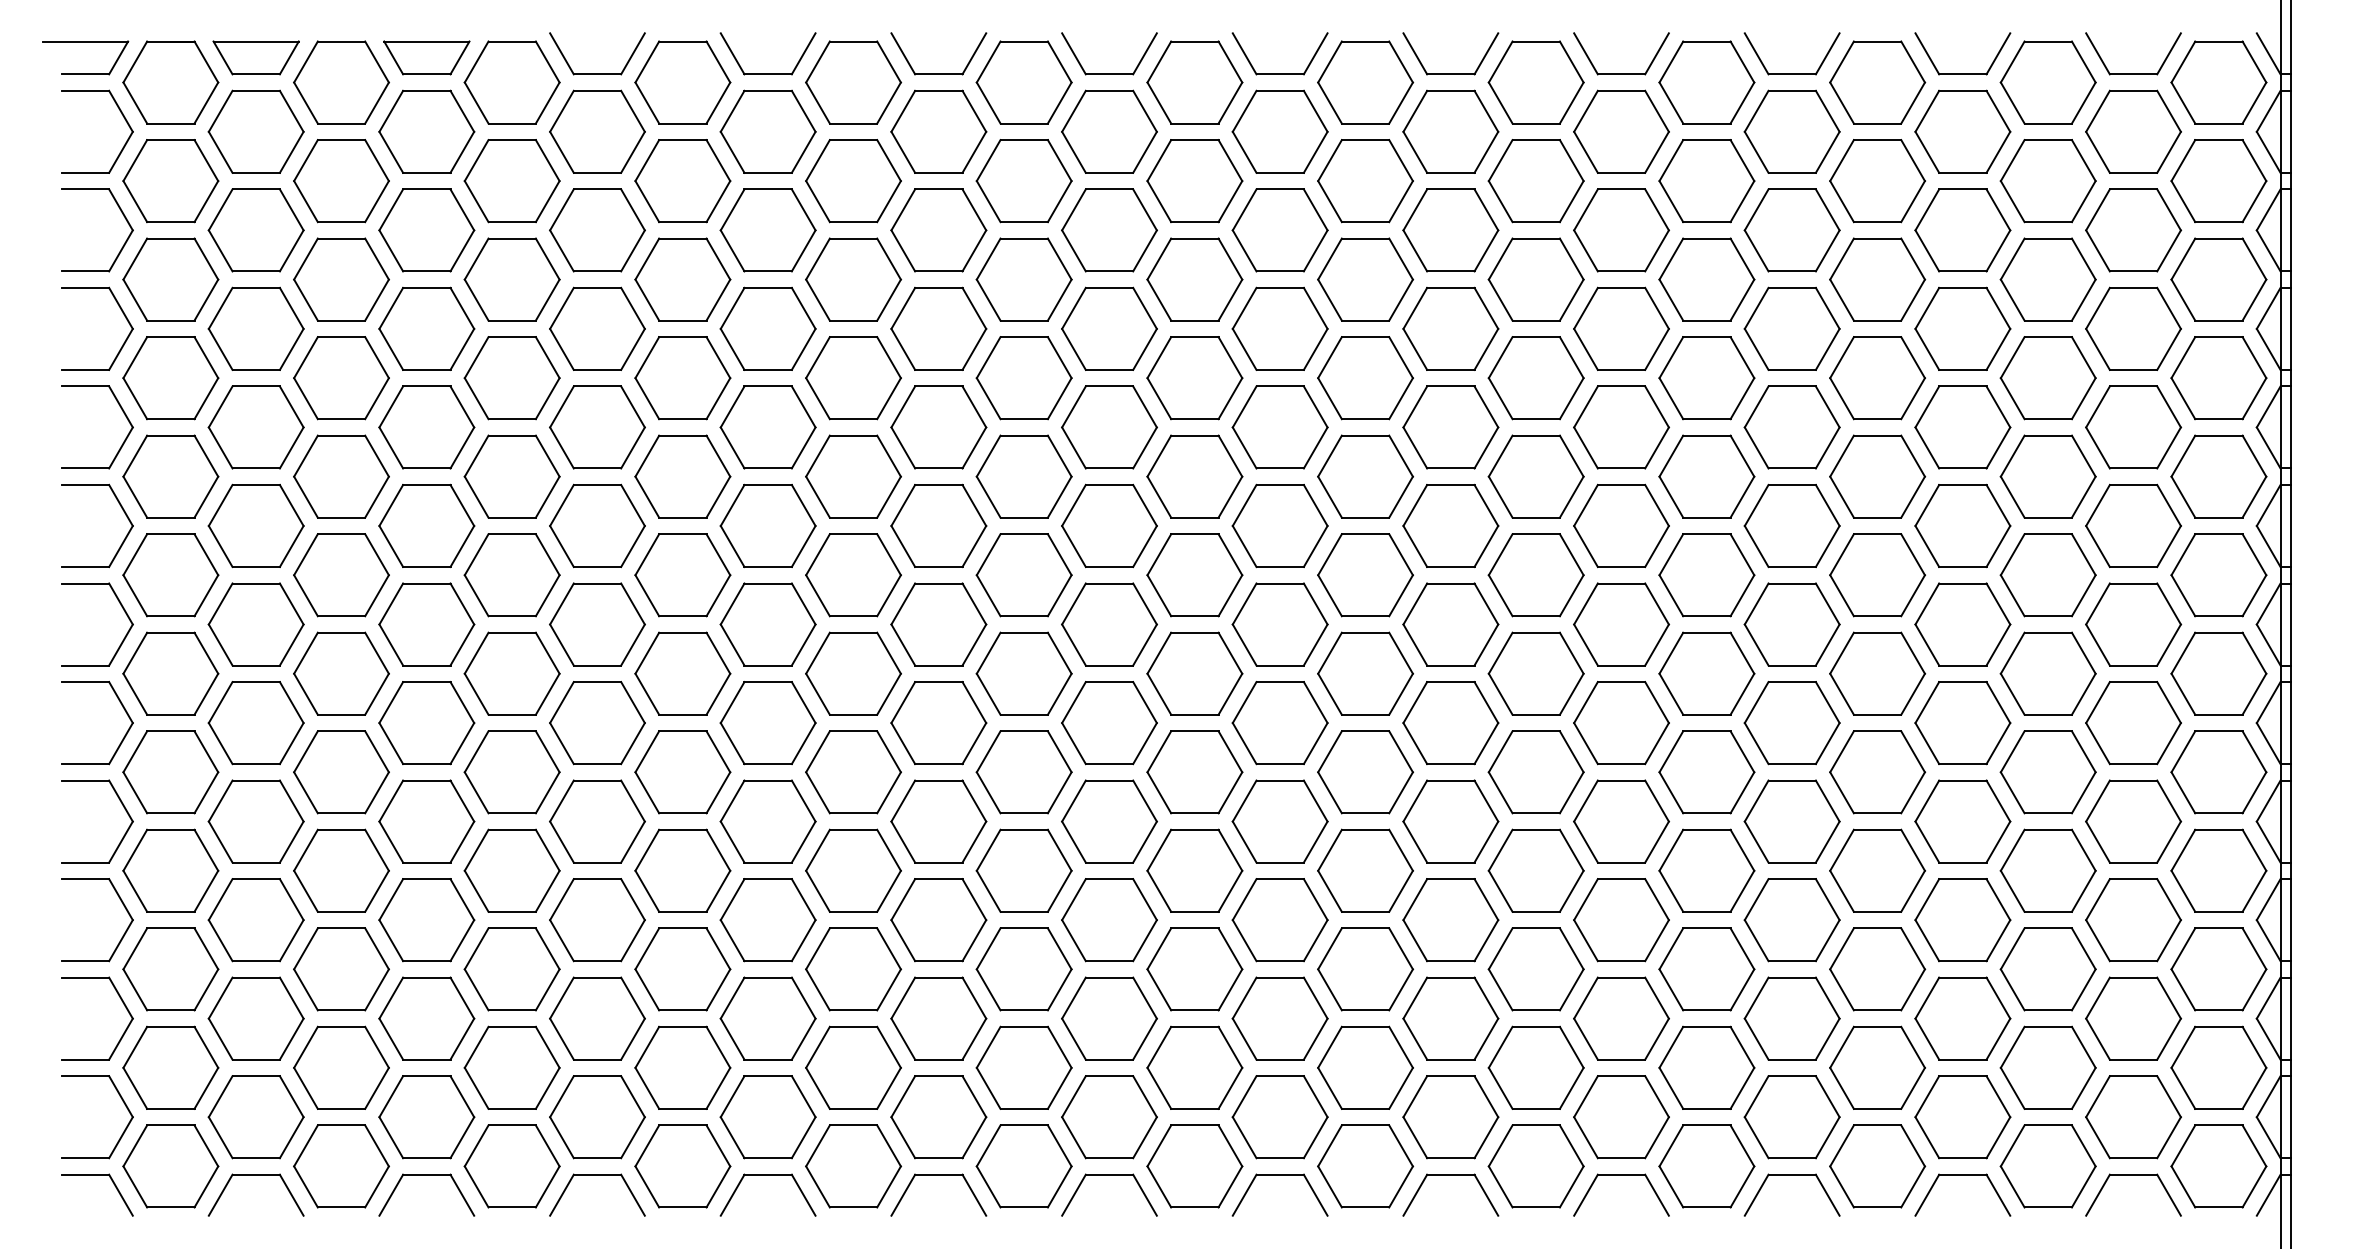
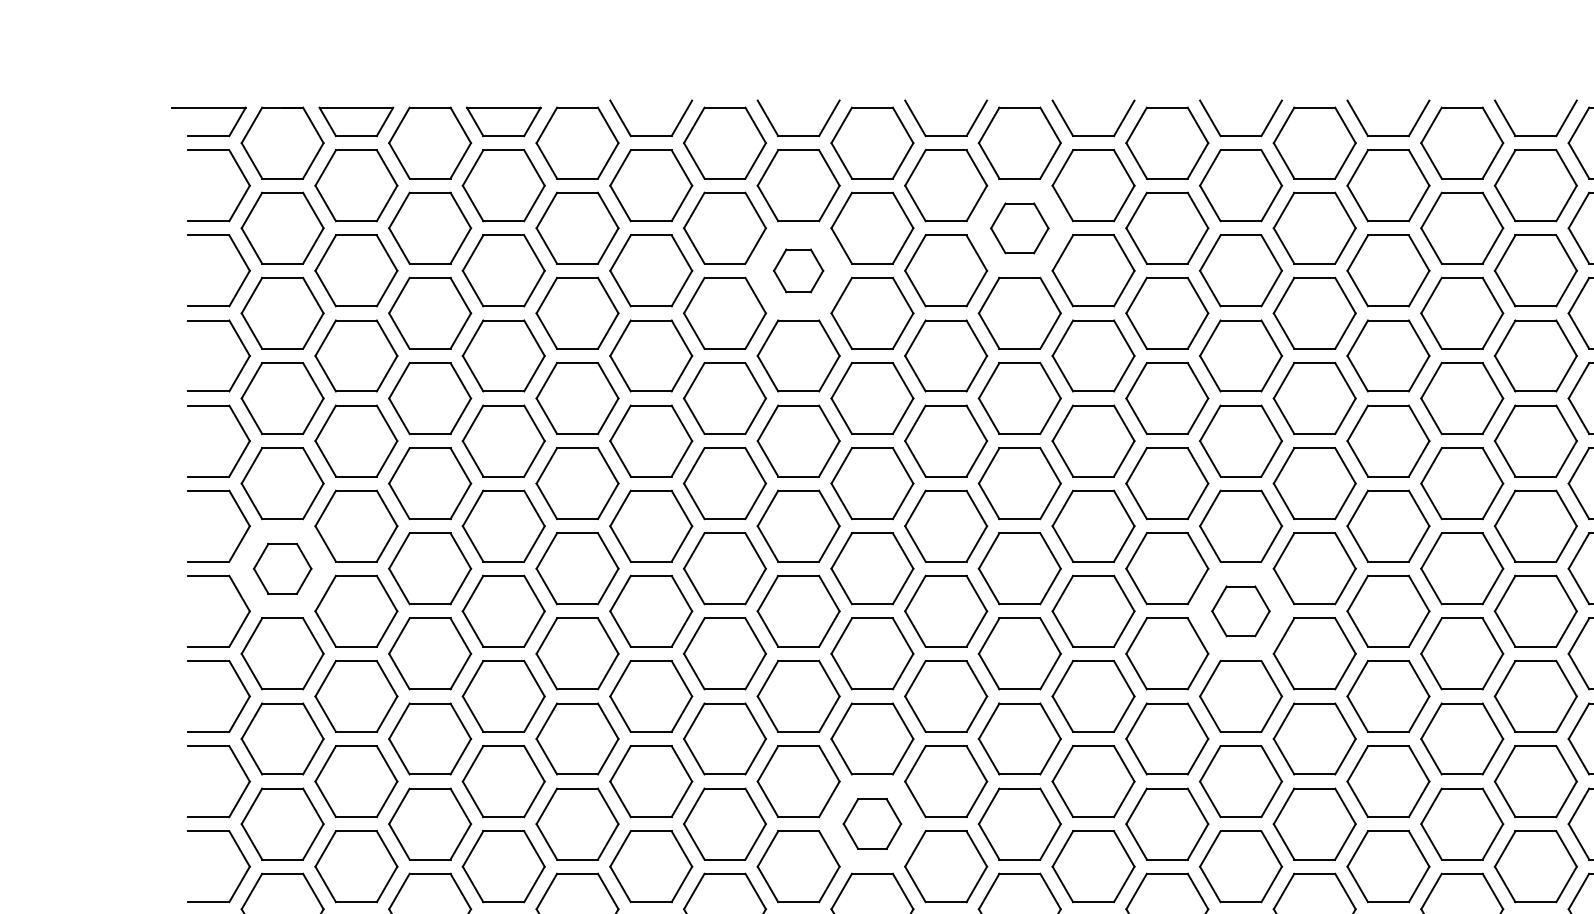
part: (1023, 181) -> (1019, 228), size x0.7
part: (767, 230) -> (798, 270), size x0.6
part: (170, 575) -> (282, 568), size x0.7
part: (1279, 624) -> (1240, 611), size x0.7
part: (853, 870) -> (872, 823), size x0.7

